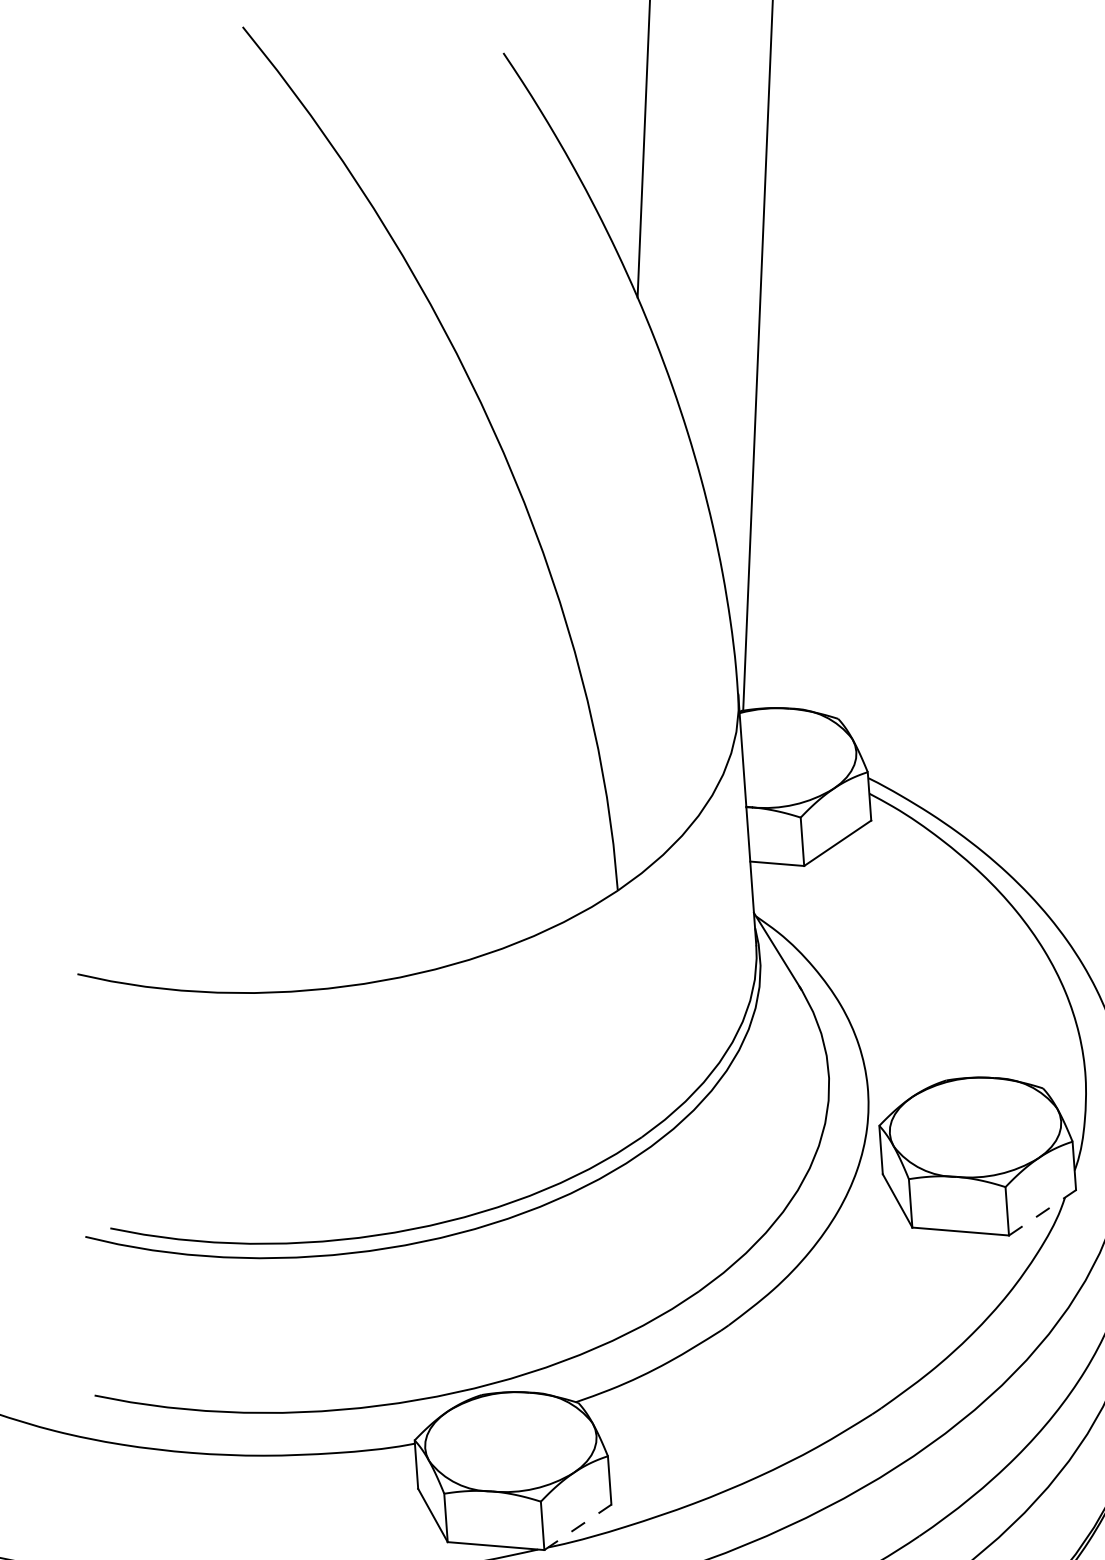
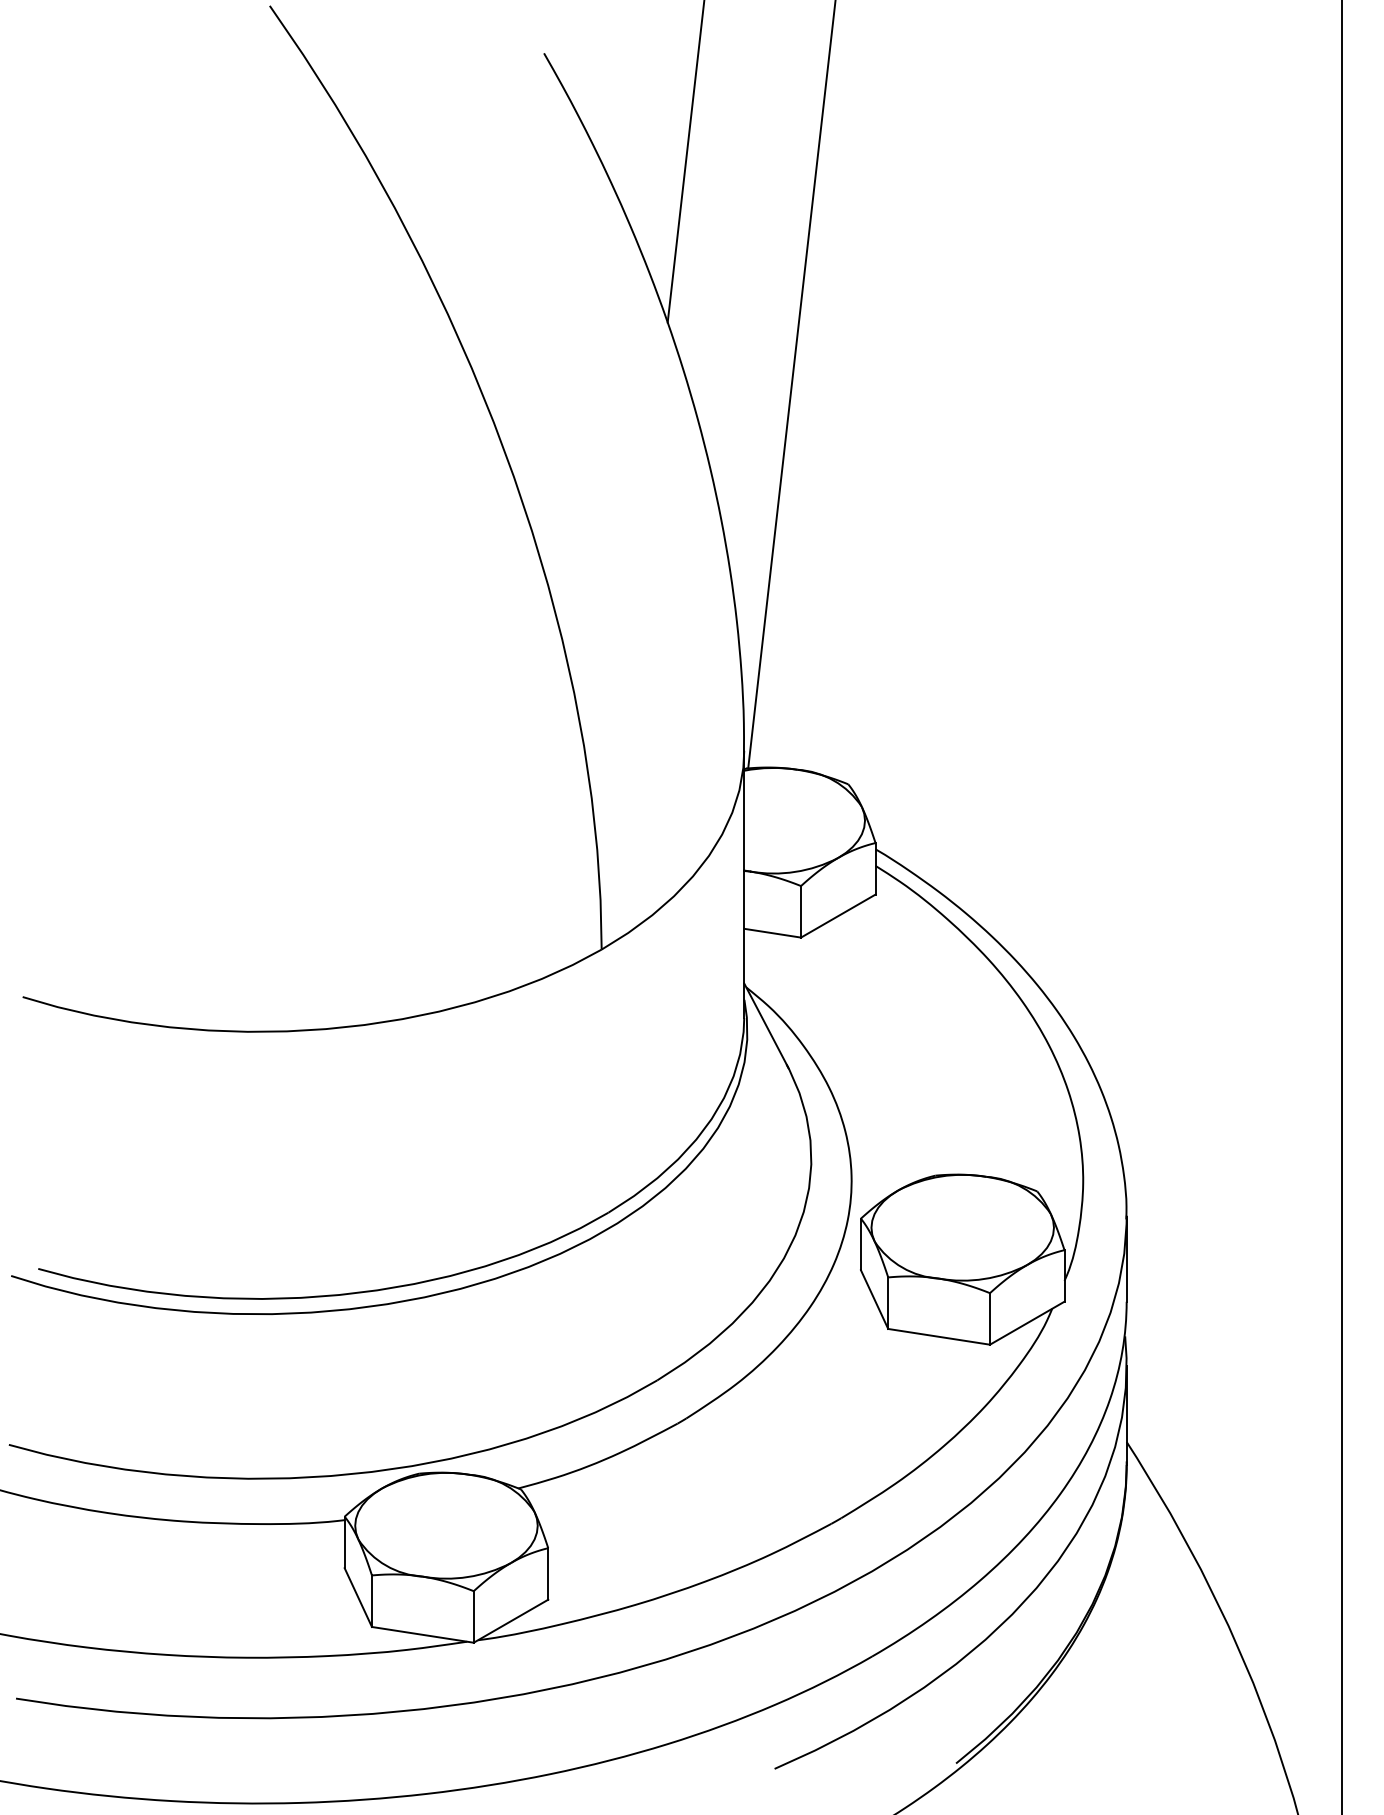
line: (1042, 1212) -> (1027, 1322), dashed -> solid
line: (578, 1526) -> (511, 1620), dashed -> solid

